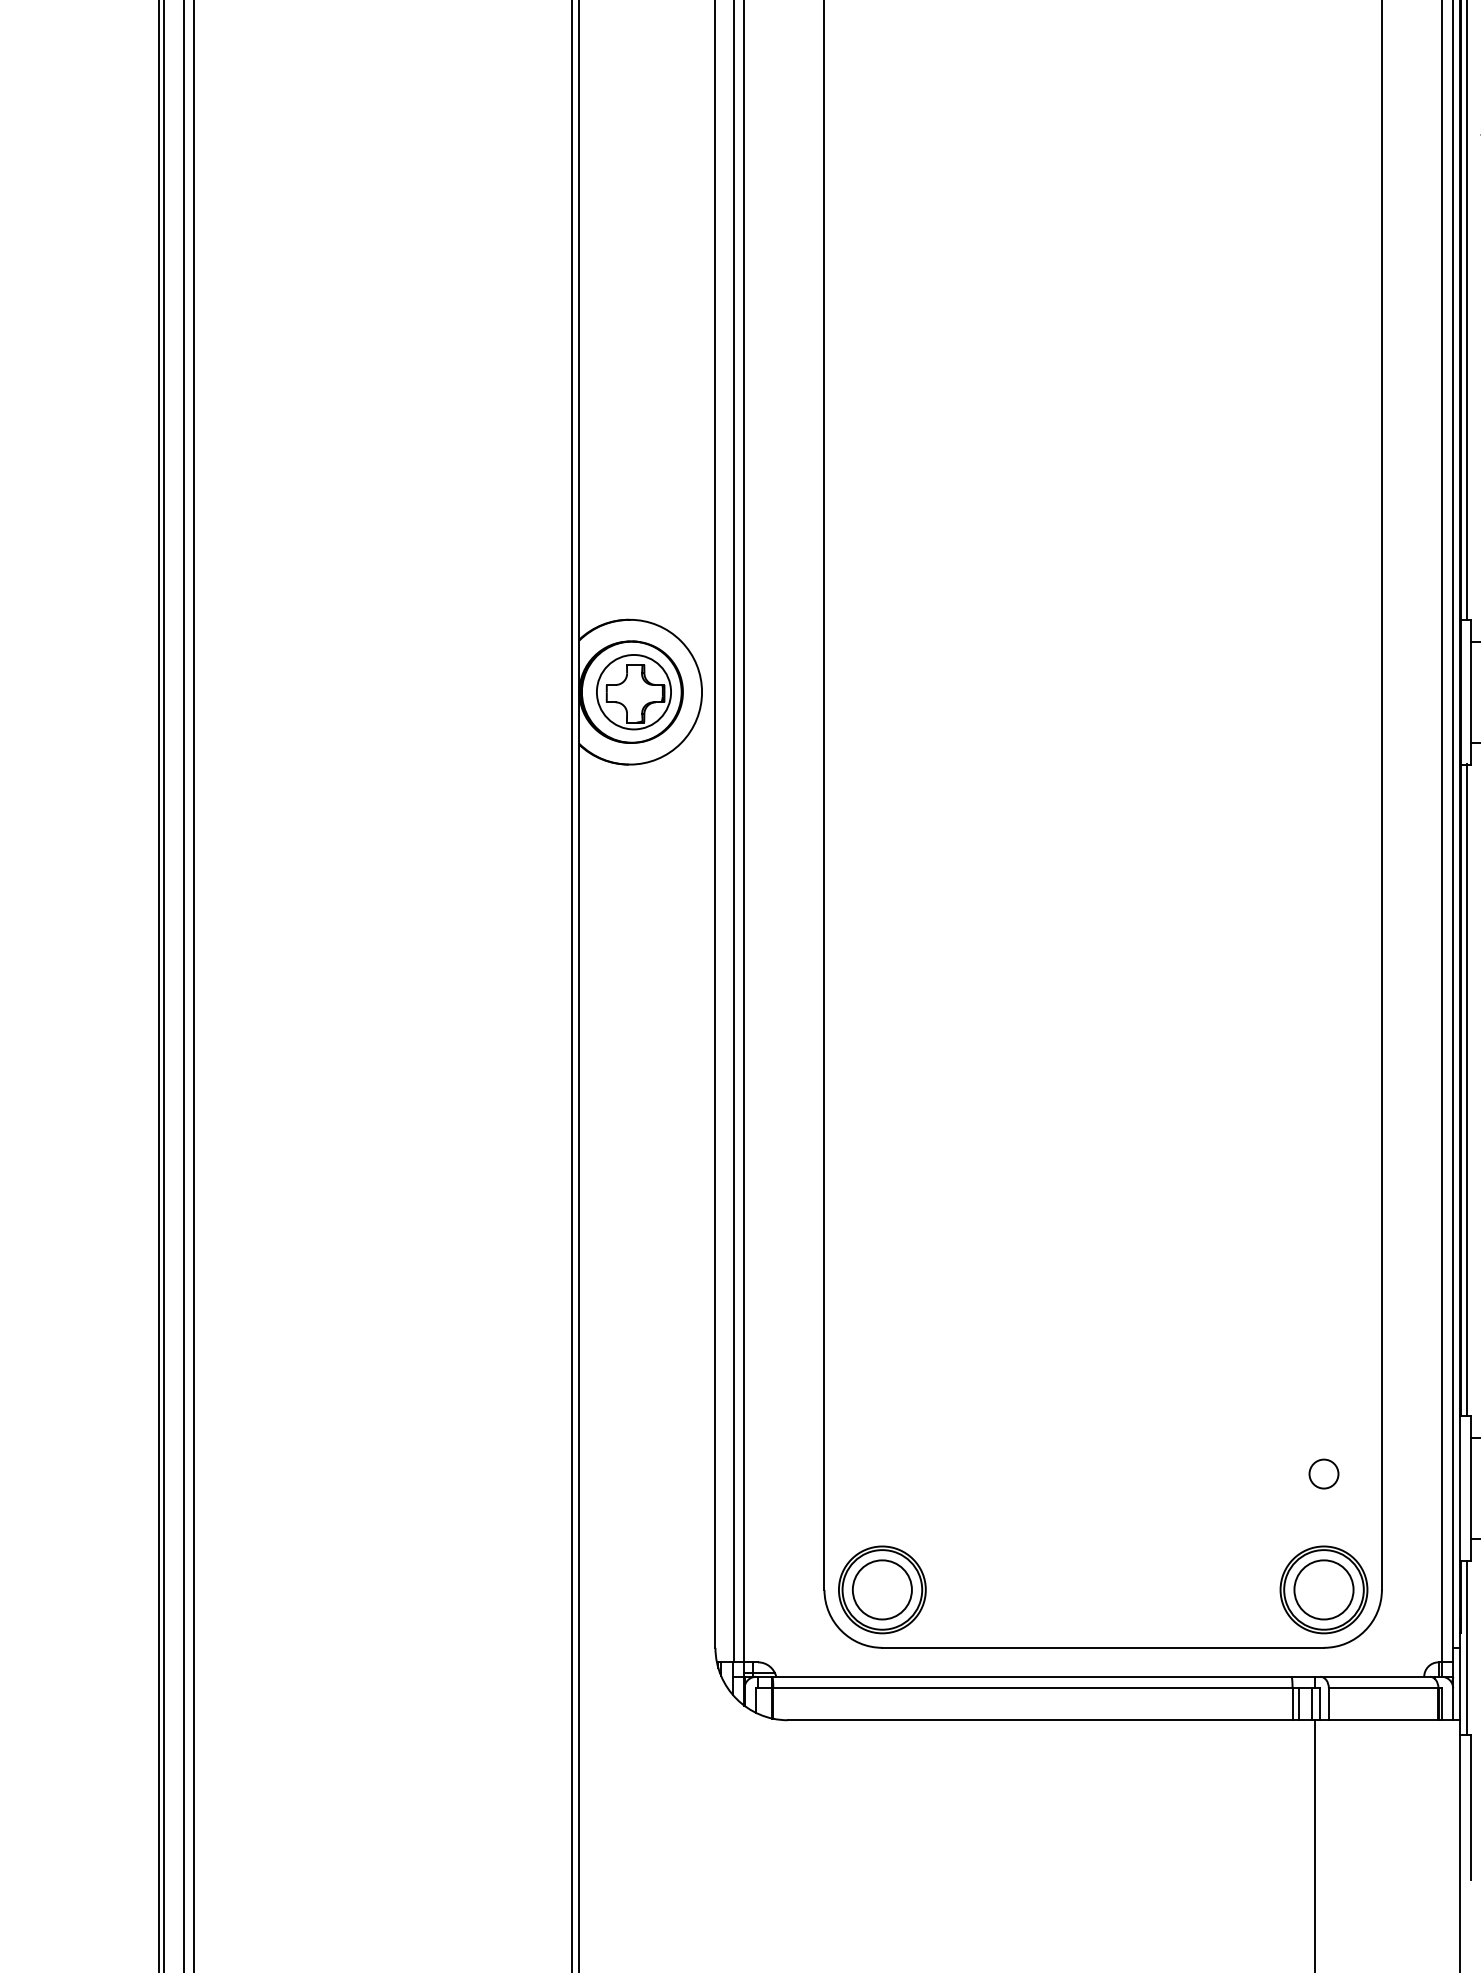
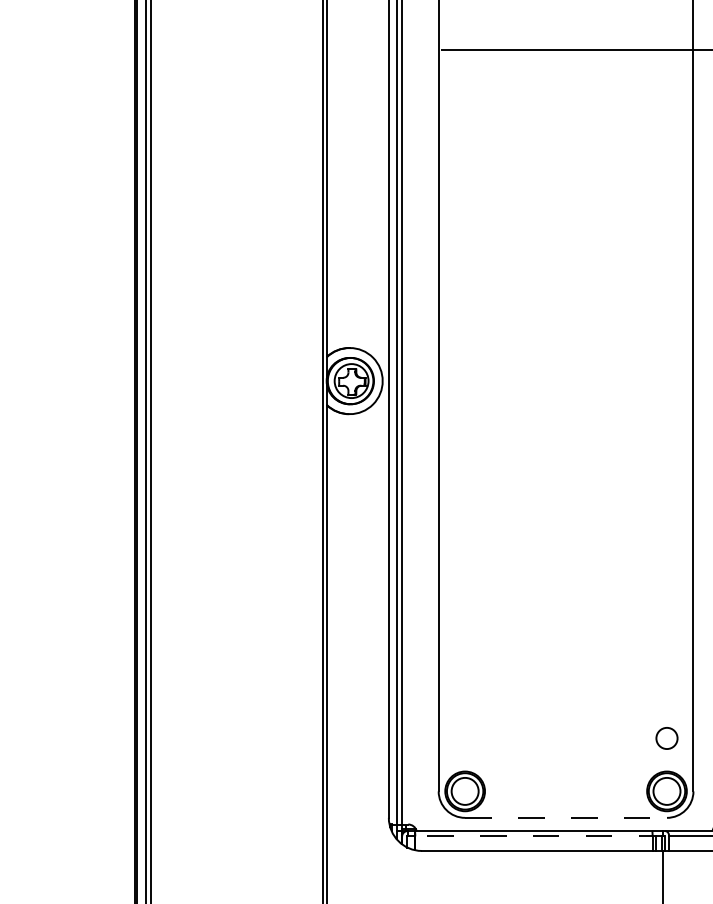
circle: (1322, 1474) -> (666, 738), size x1.6
line: (1104, 1647) -> (566, 817), solid -> dashed
line: (1045, 1688) -> (539, 836), solid -> dashed

